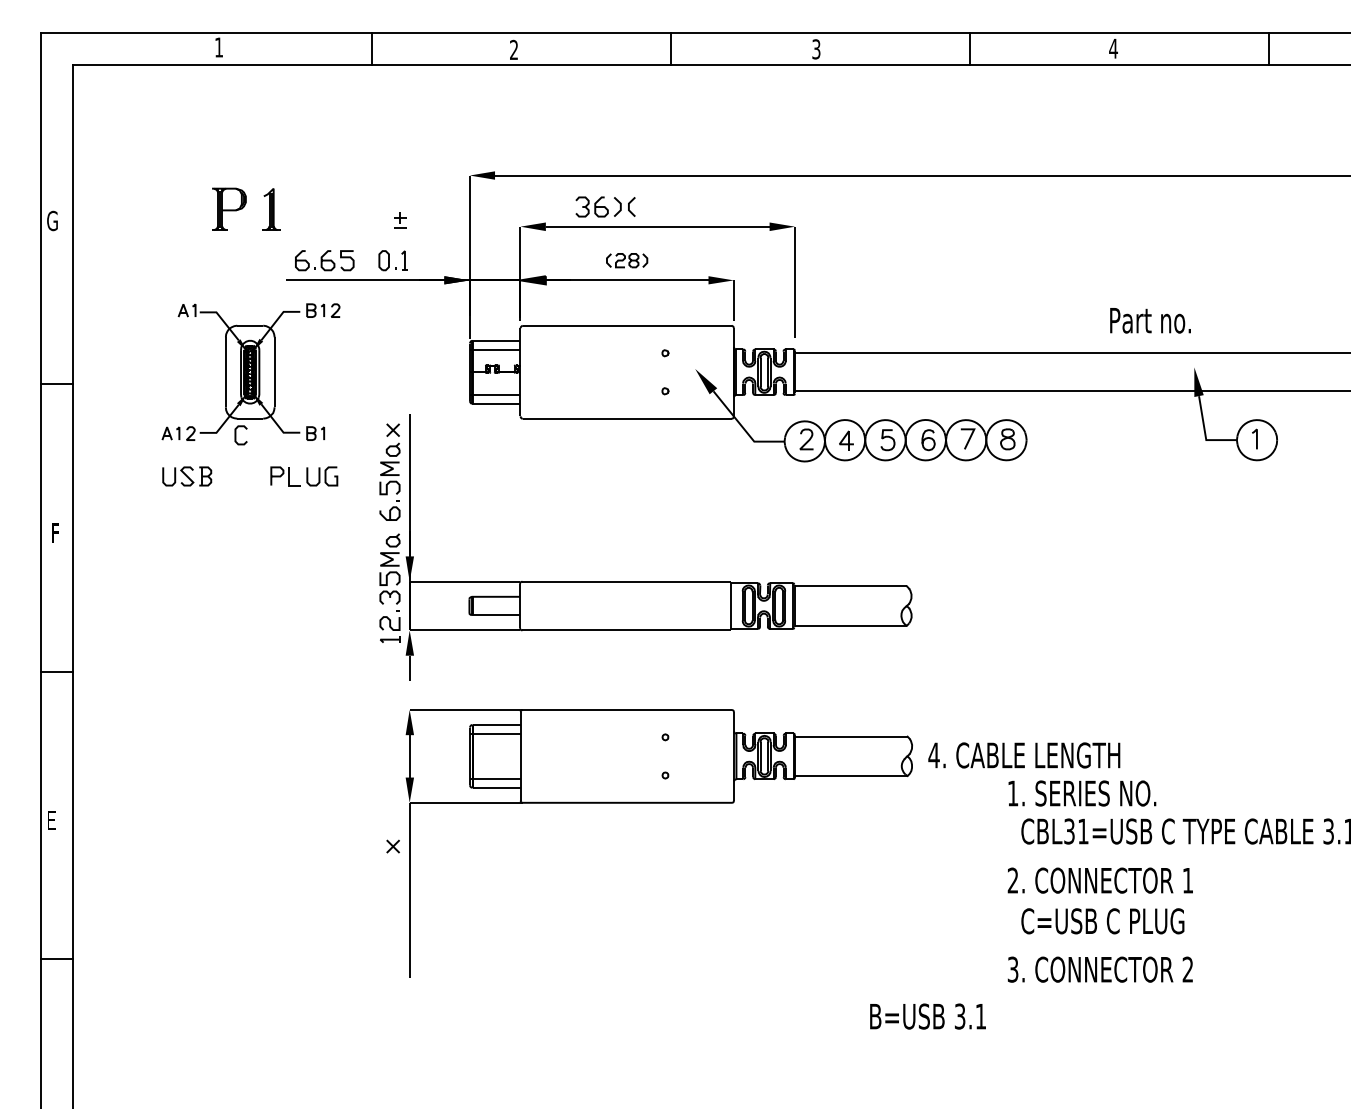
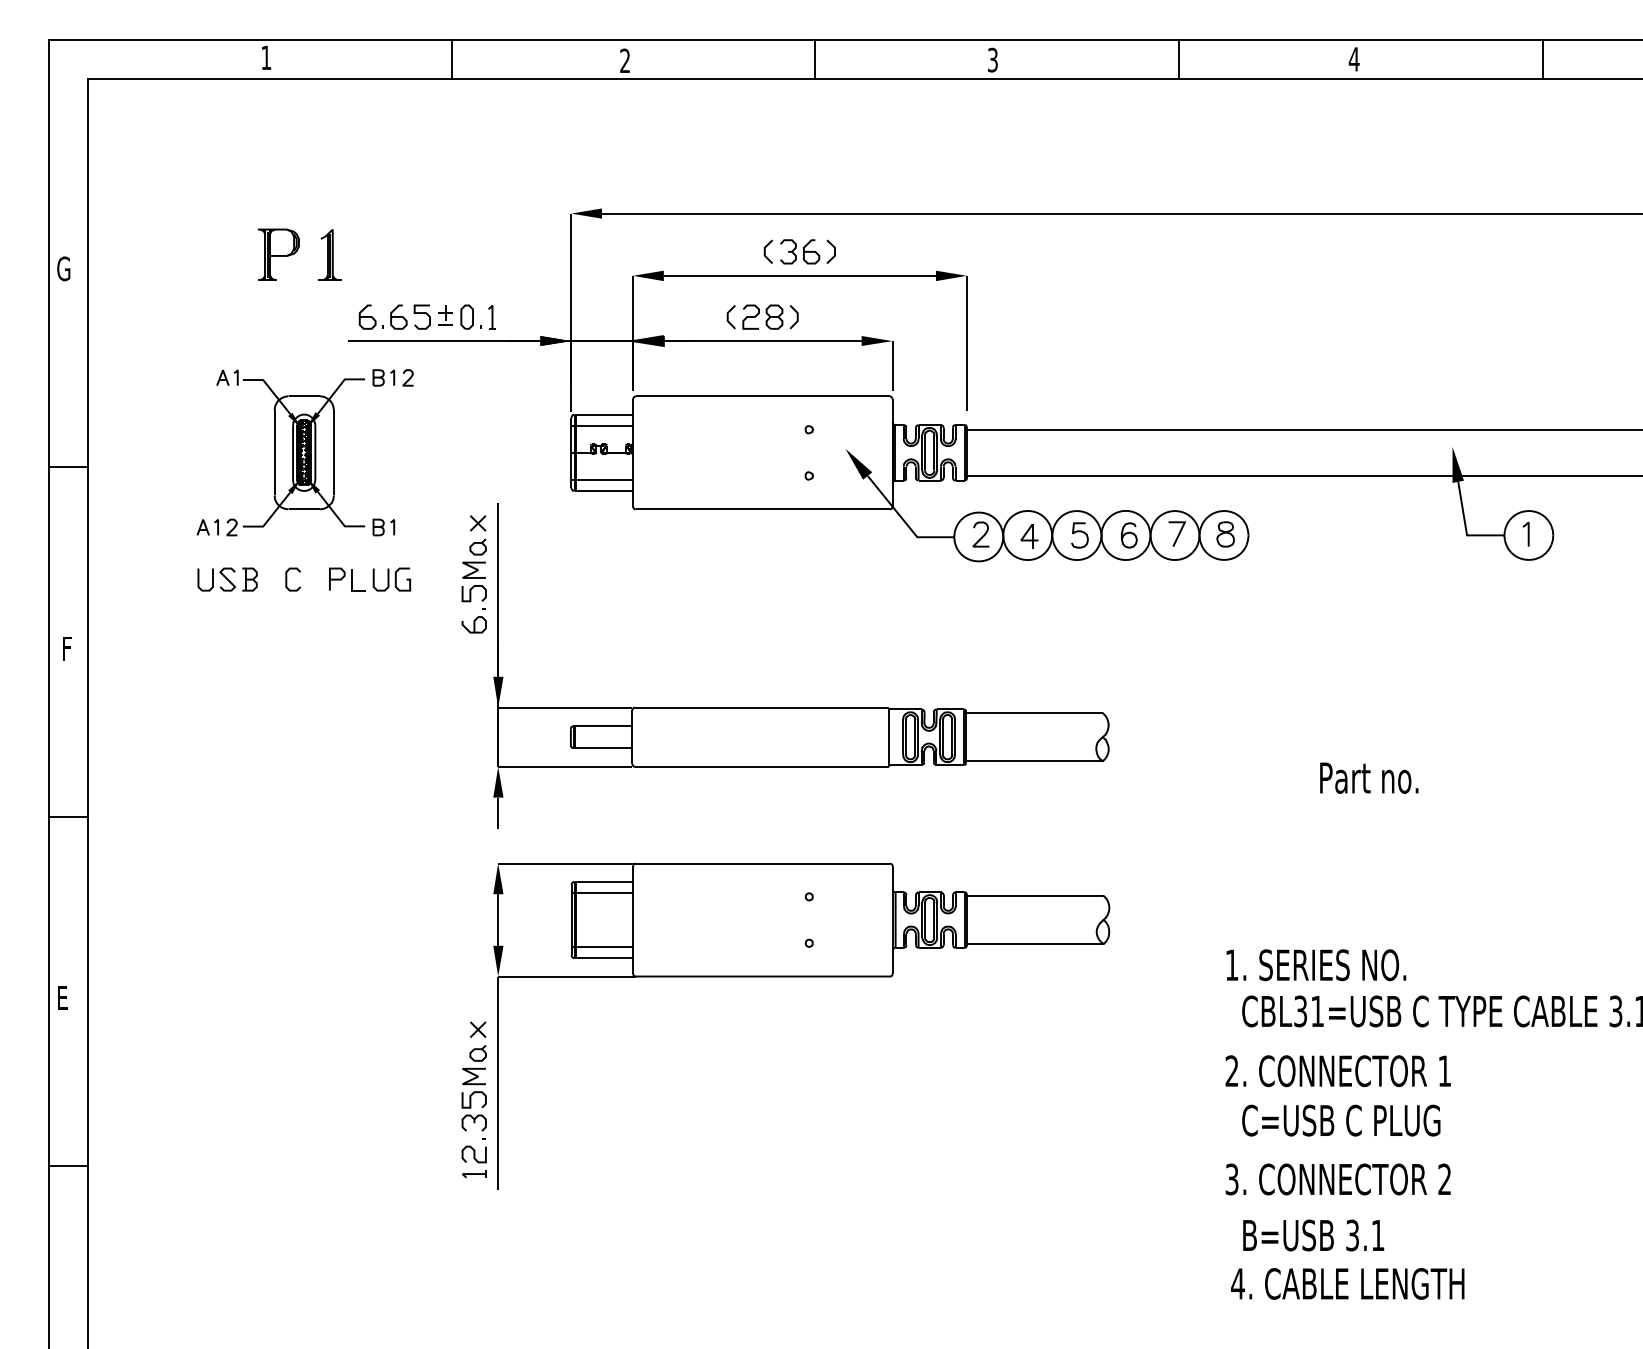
part: (598, 206) -> (807, 251), moved
part: (400, 219) -> (445, 315), moved
part: (626, 260) -> (762, 316), size x1.43
text: (1150, 320) -> (1369, 777), moved
curve: (236, 435) -> (287, 579), moved
part: (389, 588) -> (473, 1111), moved
text: (1024, 755) -> (1347, 1283), moved
text: (927, 1016) -> (1313, 1235), moved

